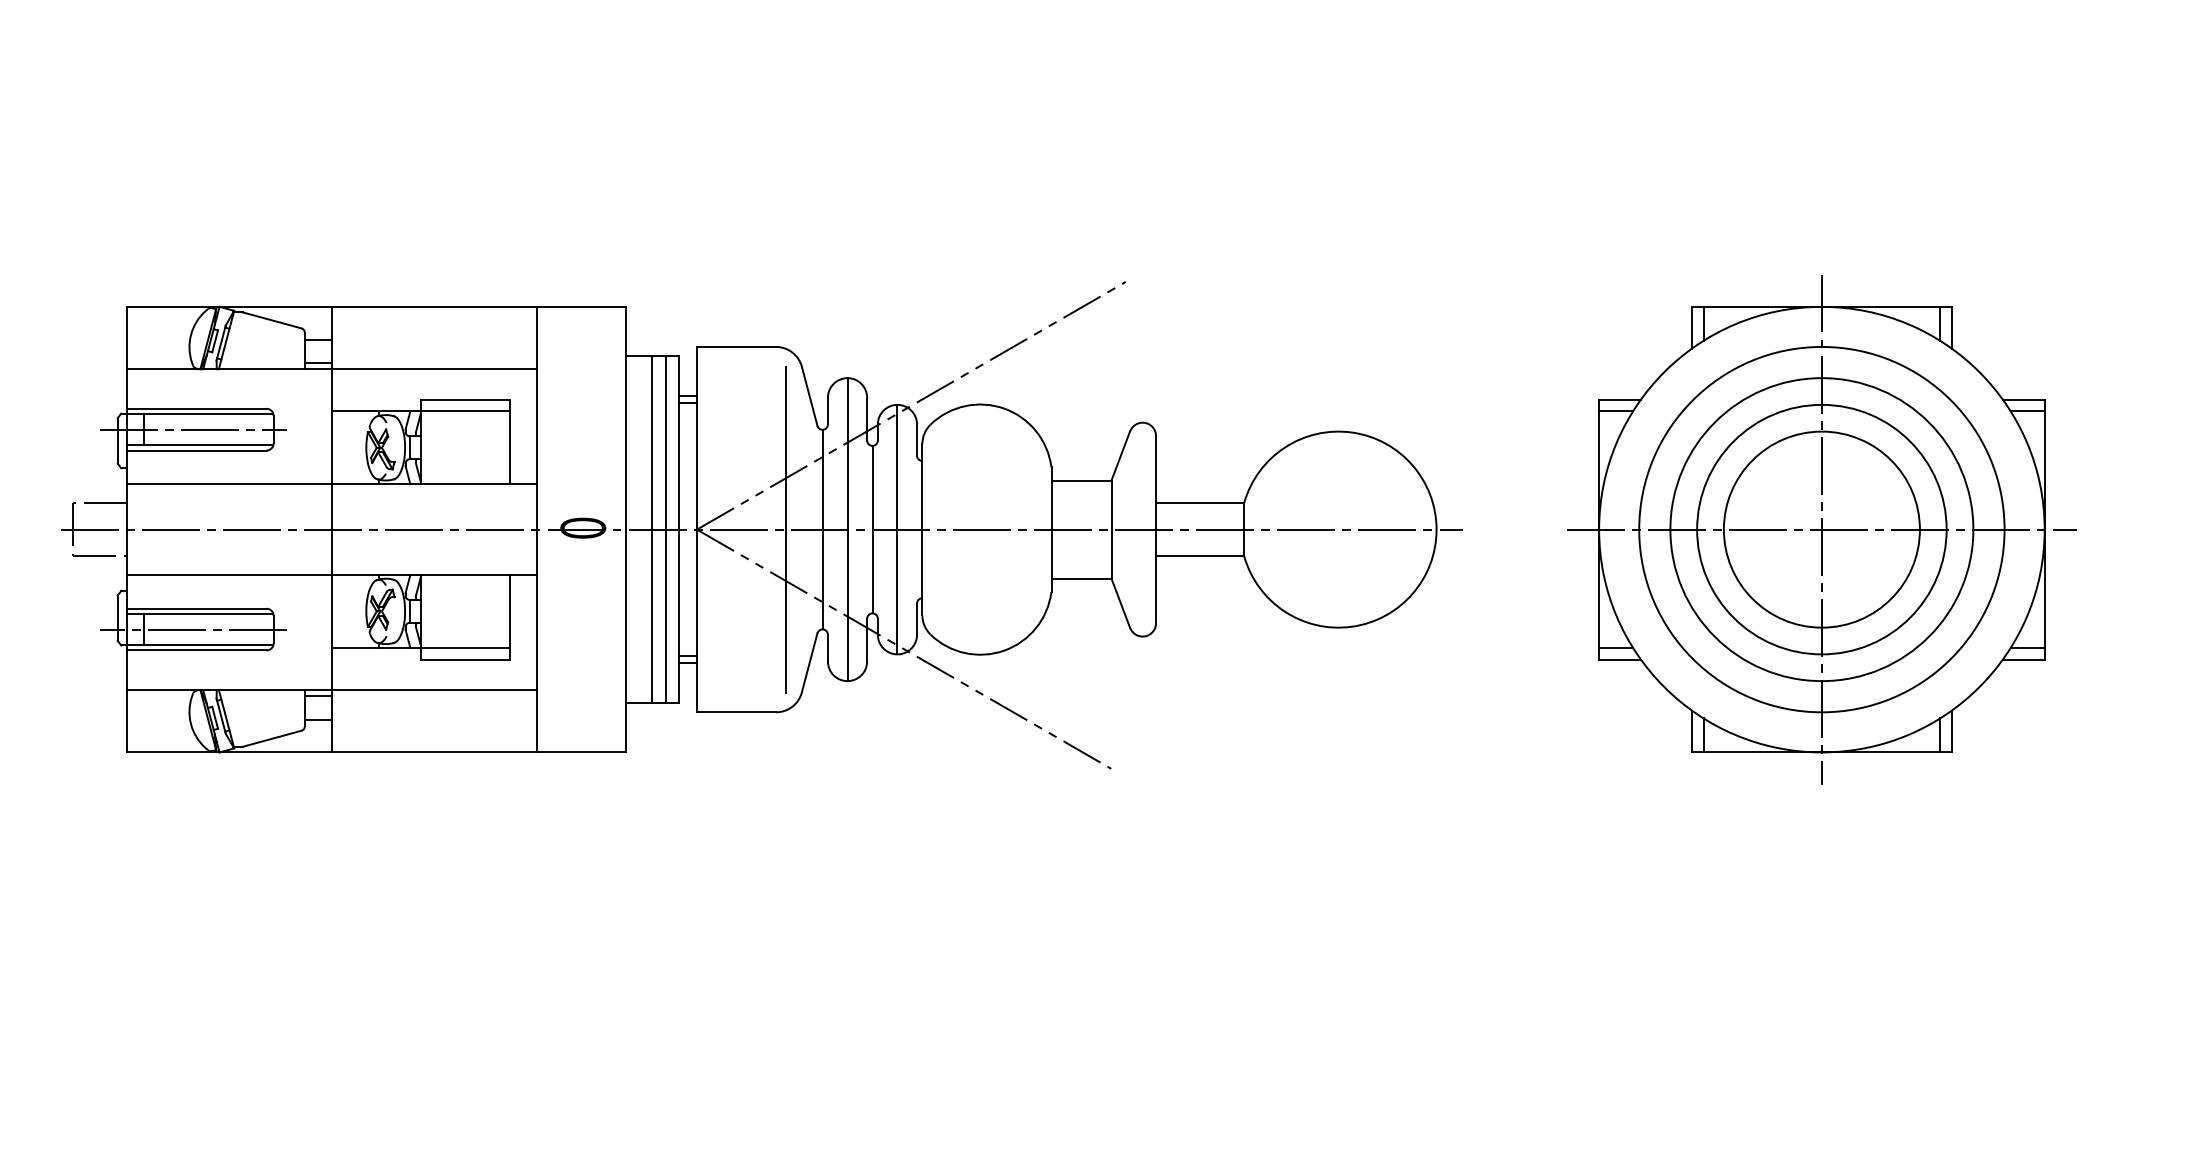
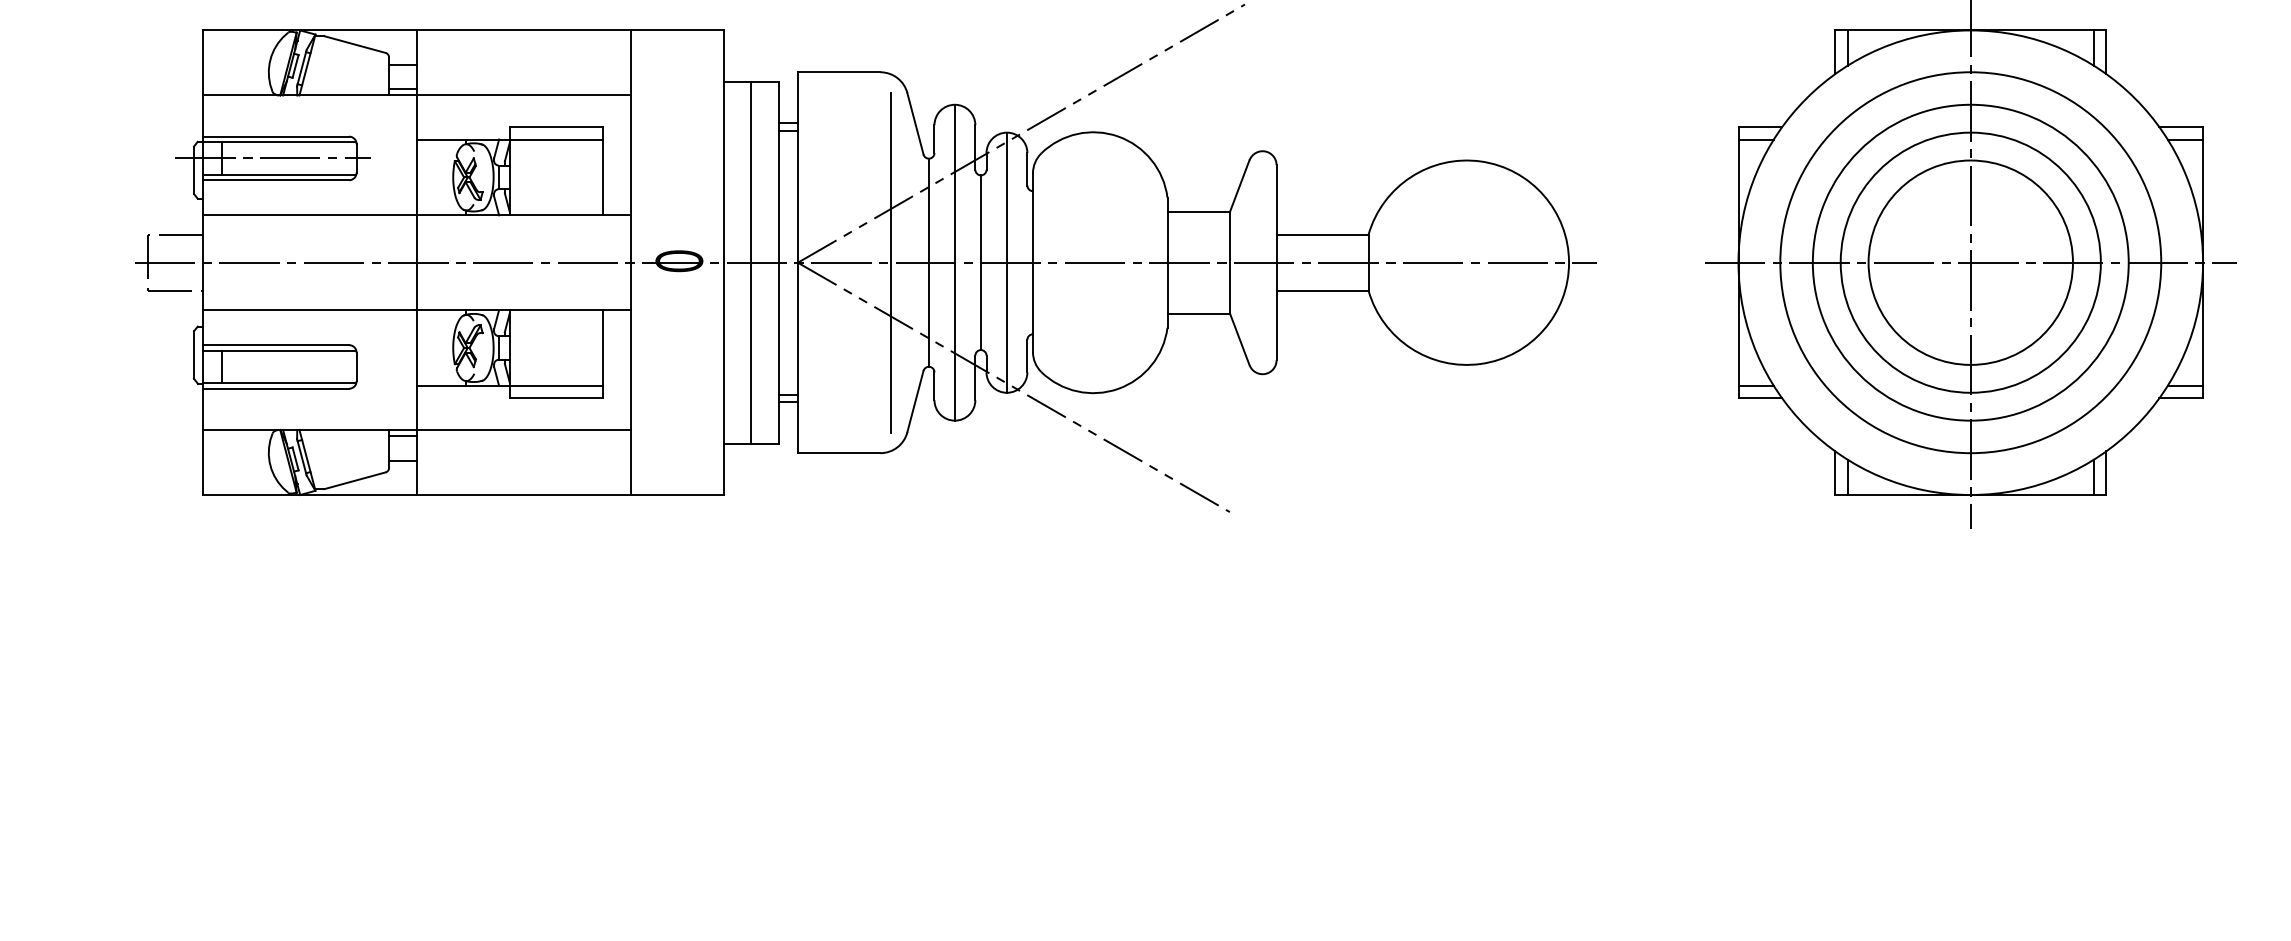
line: (665, 529) -> (765, 262), removed
line: (193, 629) -> (273, 366), removed

